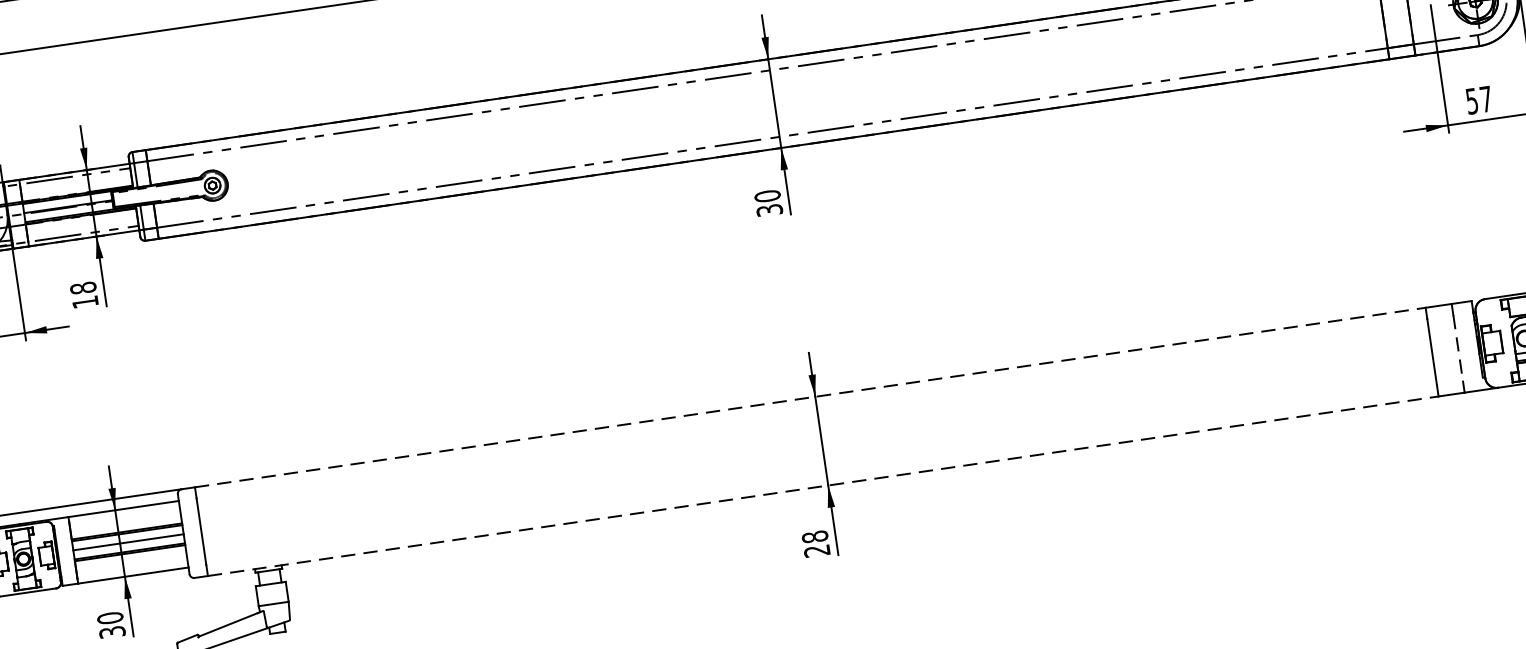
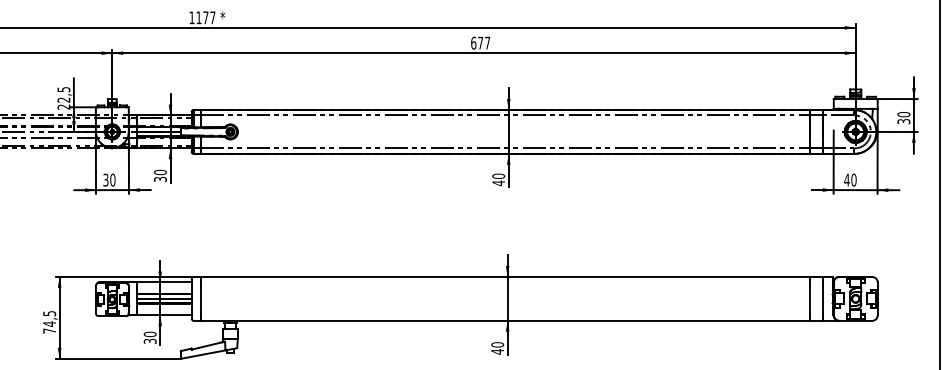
text: (1479, 99) -> (850, 179), 57 -> 40
text: (769, 210) -> (498, 183), 30 -> 40
text: (84, 294) -> (160, 175), 18 -> 30
line: (1457, 349) -> (822, 299), dashed -> solid
line: (810, 396) -> (505, 276), dashed -> solid
line: (823, 485) -> (505, 320), dashed -> solid
text: (815, 544) -> (497, 348), 28 -> 40

